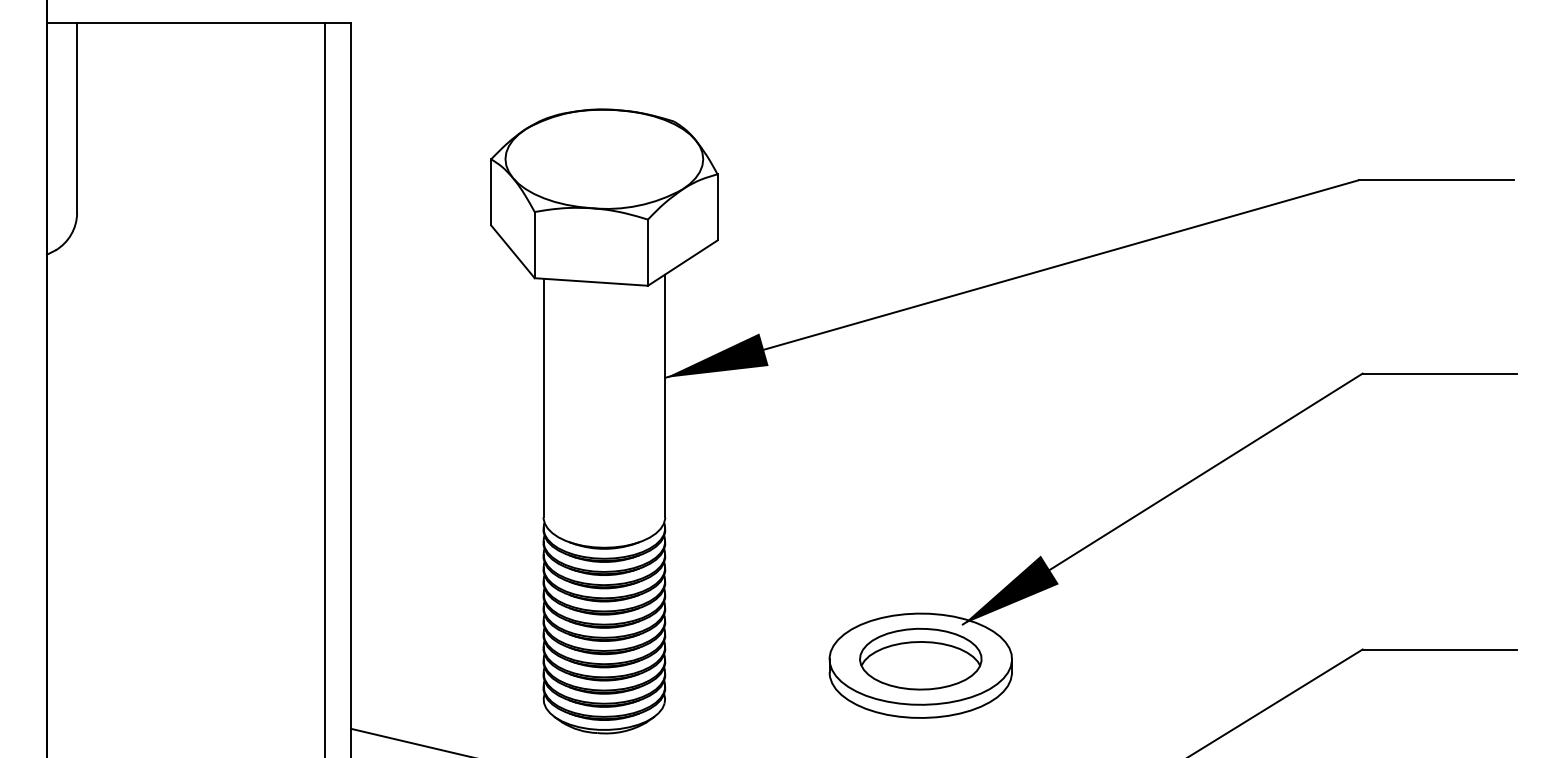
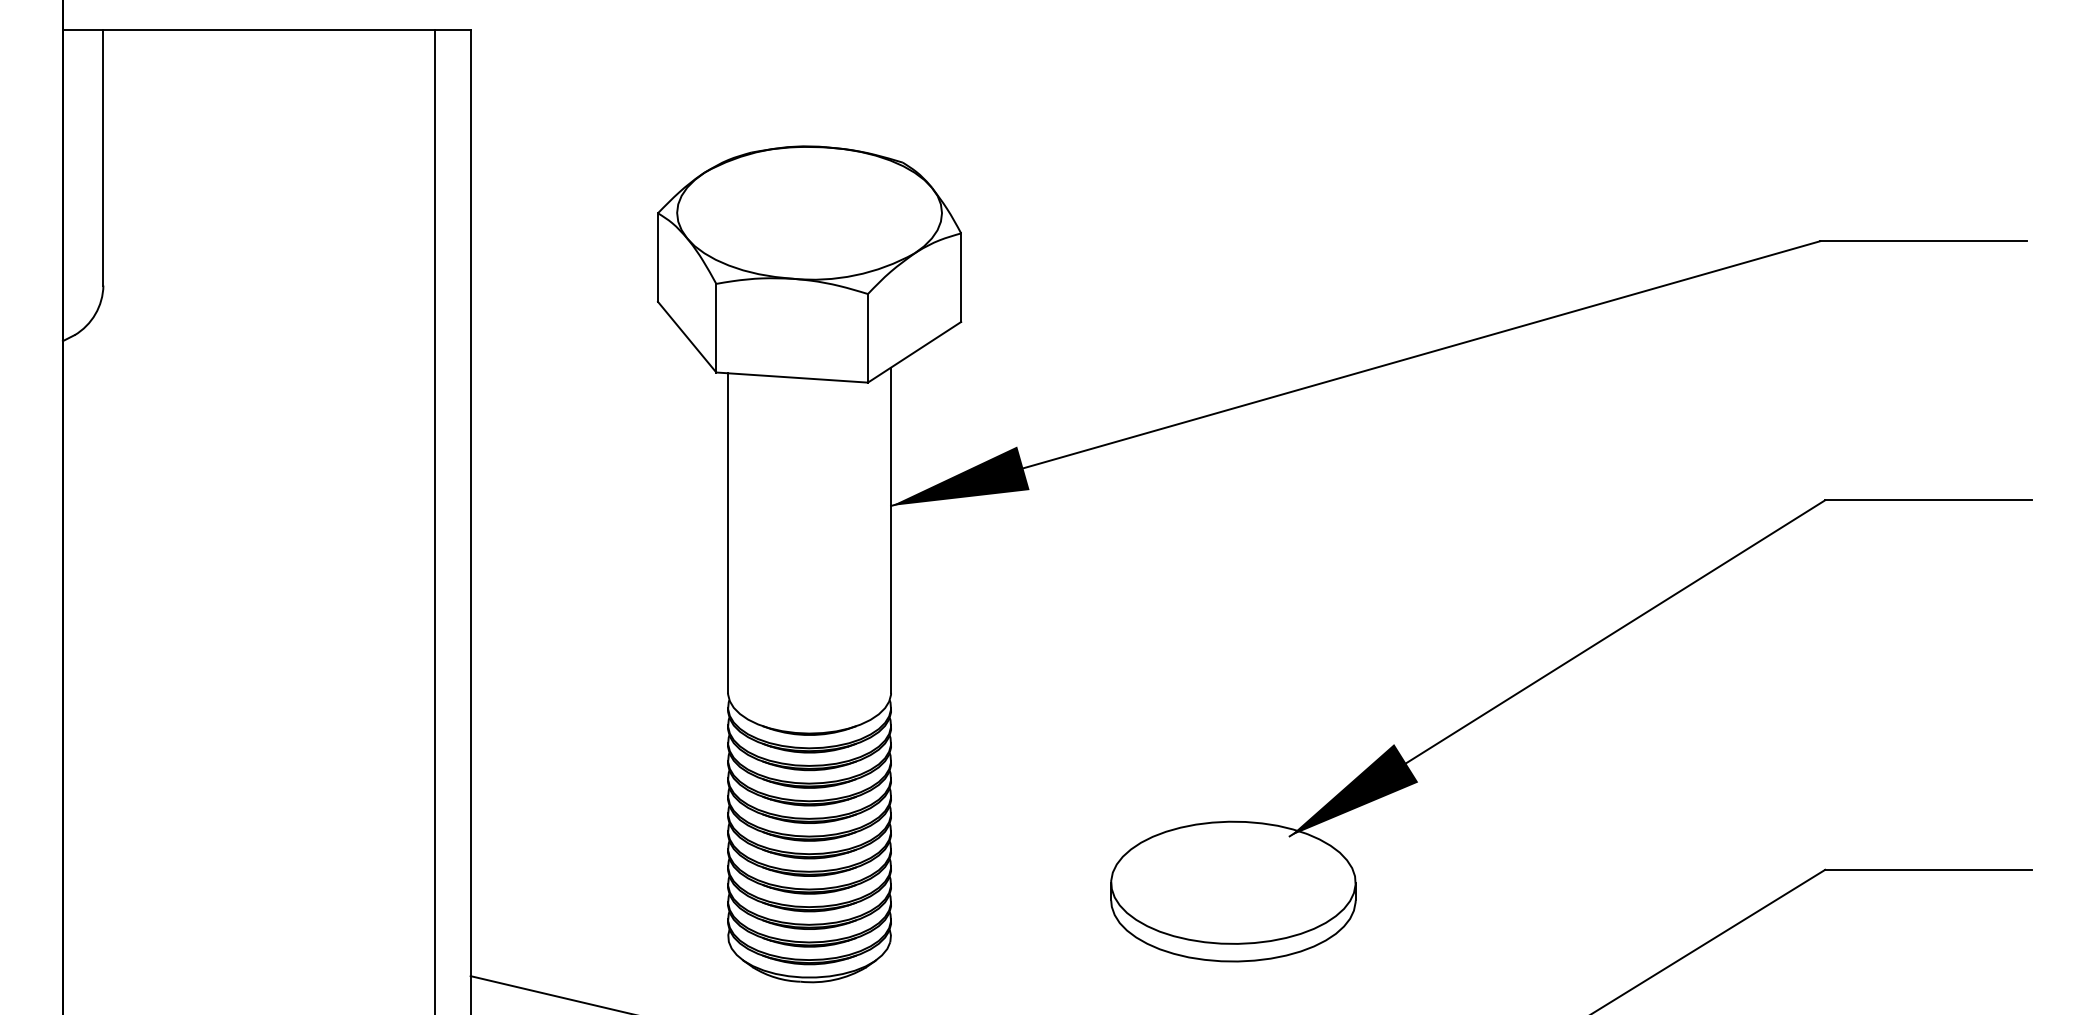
part: (920, 658) -> (1233, 881), removed

